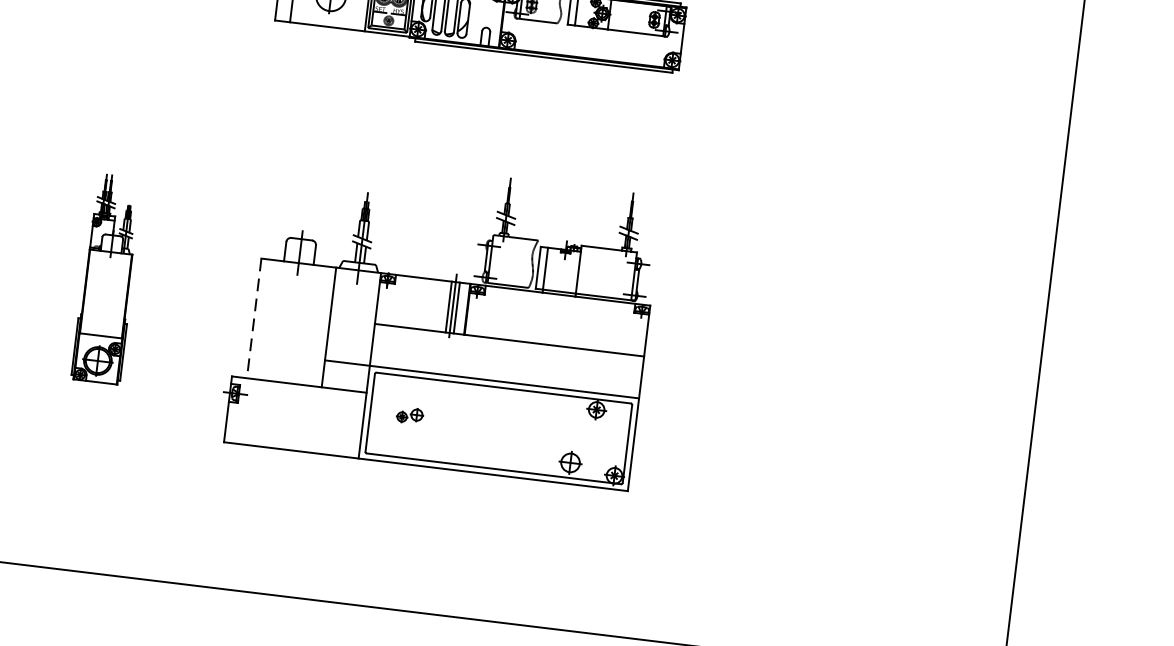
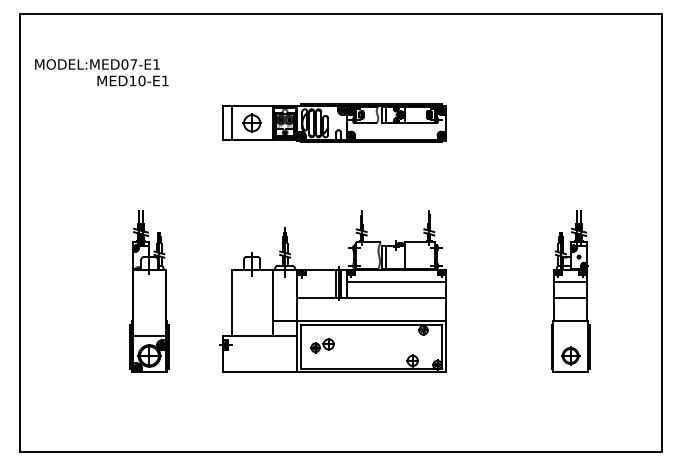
part: (107, 279) -> (149, 291), size x1.43
line: (556, 314) -> (395, 281), added
line: (254, 318) -> (231, 303), dashed -> solid
part: (872, 371) -> (570, 291), added
part: (410, 415) -> (322, 345), size x1.67

